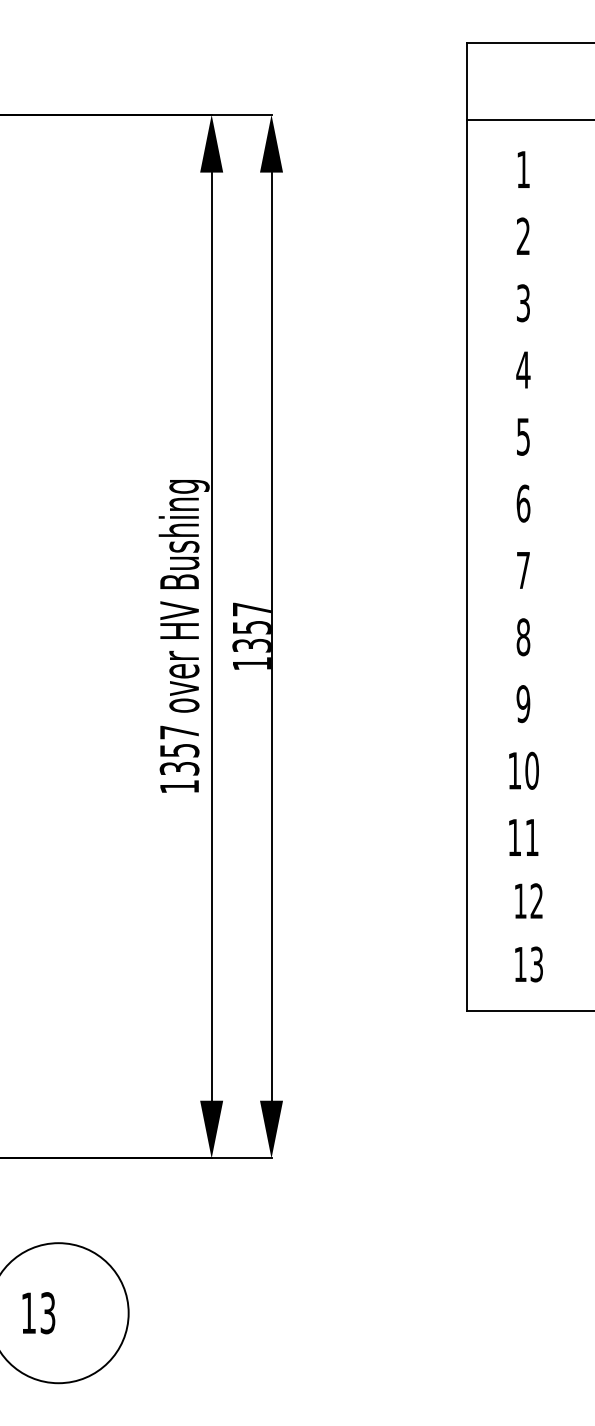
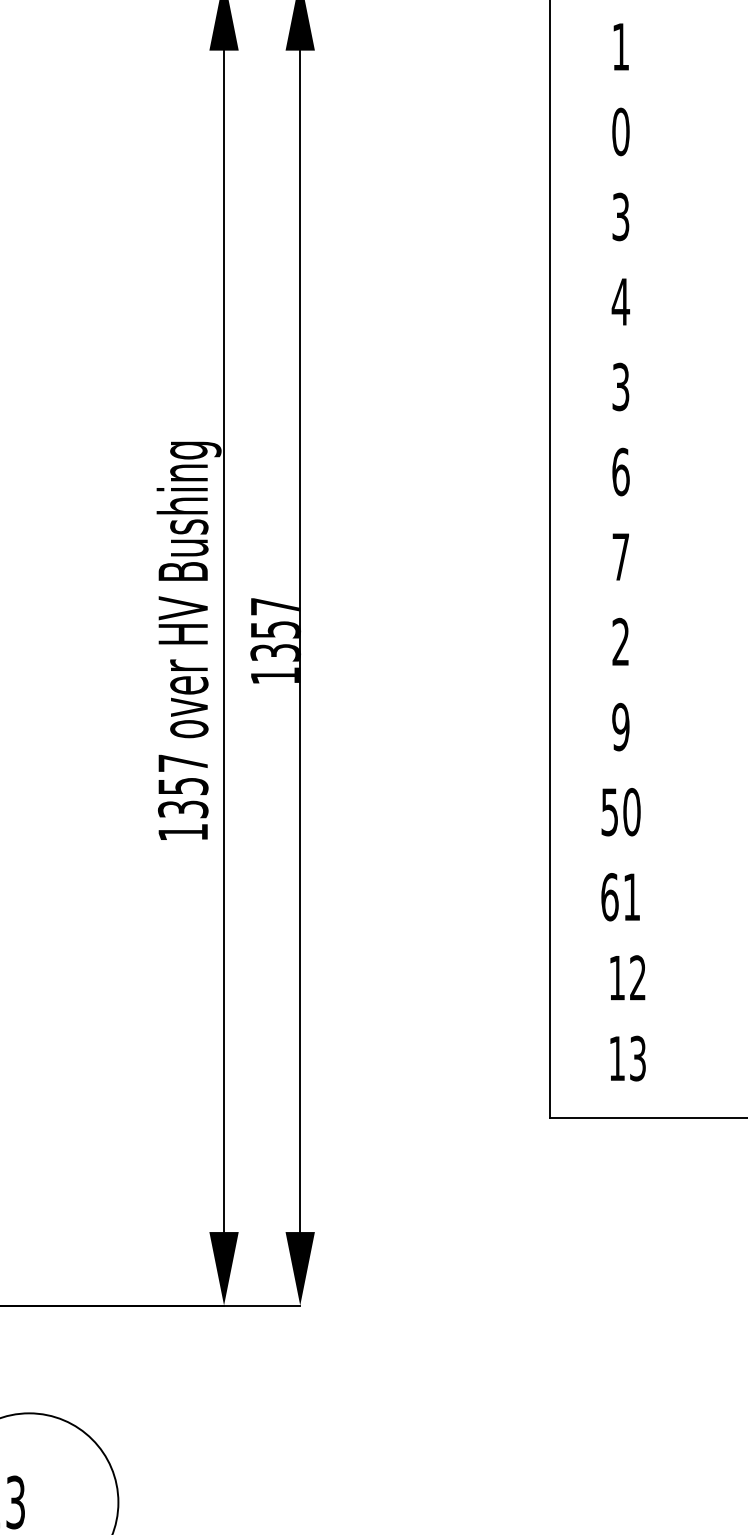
text: (523, 236) -> (620, 131), 2 -> 0
text: (523, 436) -> (620, 386), 5 -> 3
text: (523, 637) -> (620, 642), 8 -> 2
text: (514, 770) -> (609, 811), 10 -> 50
text: (514, 837) -> (609, 896), 11 -> 61

